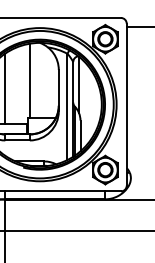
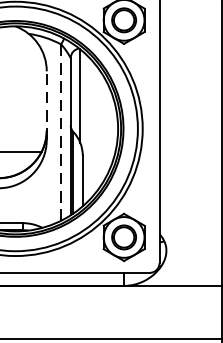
line: (58, 90) -> (46, 105), solid -> dashed
line: (67, 106) -> (61, 131), solid -> dashed

